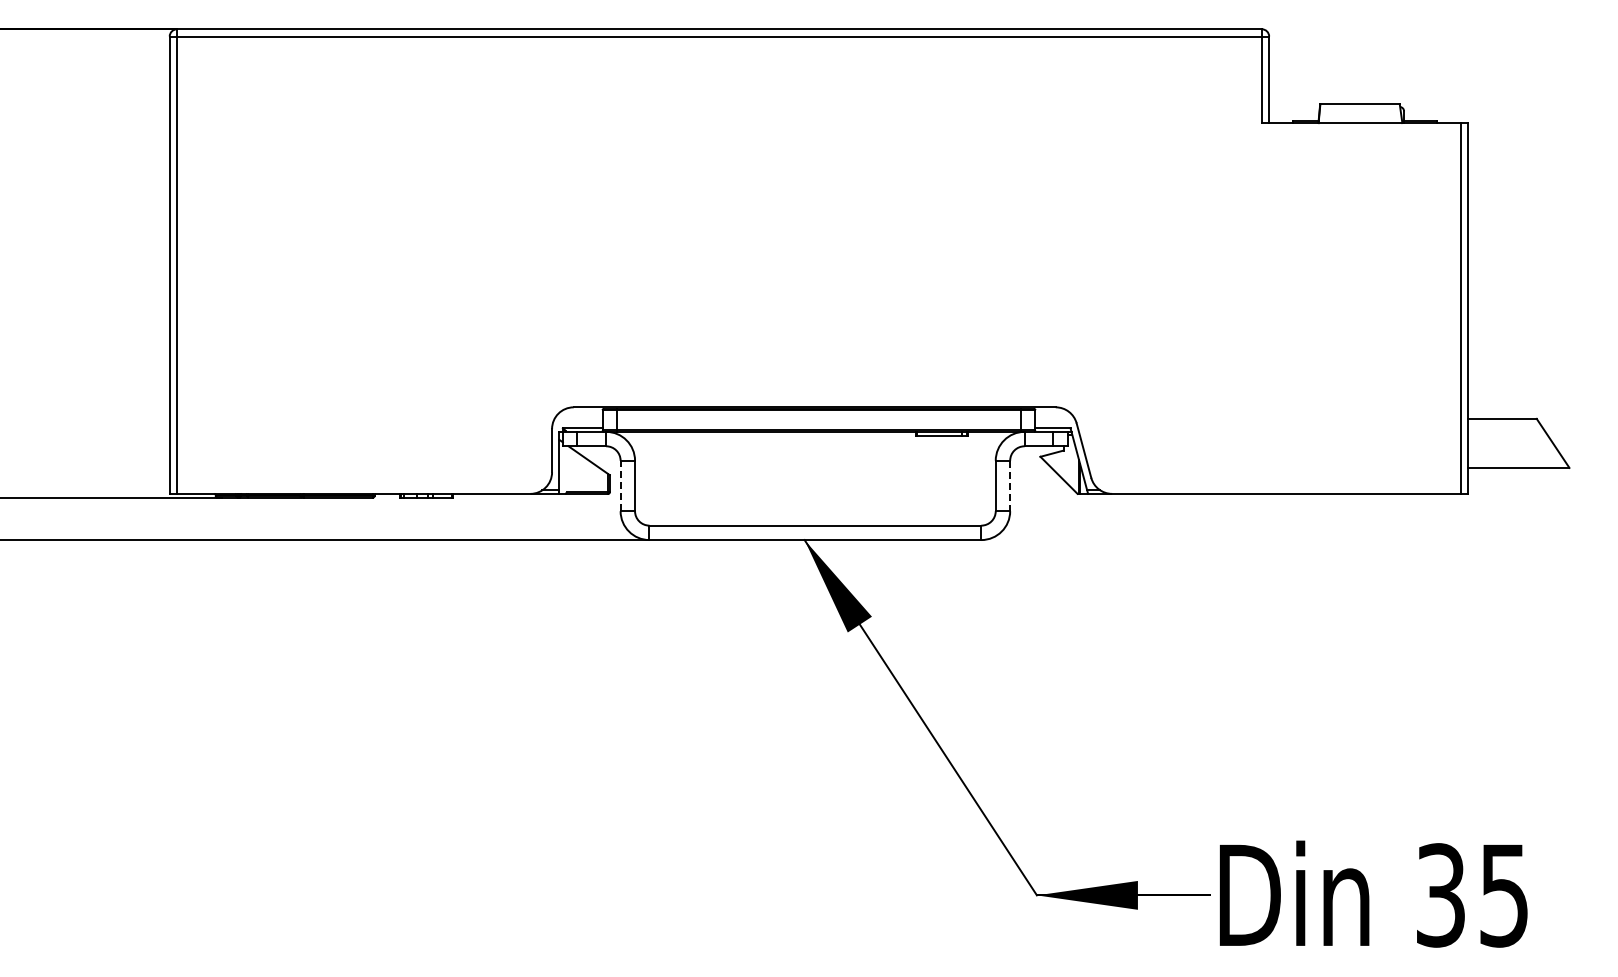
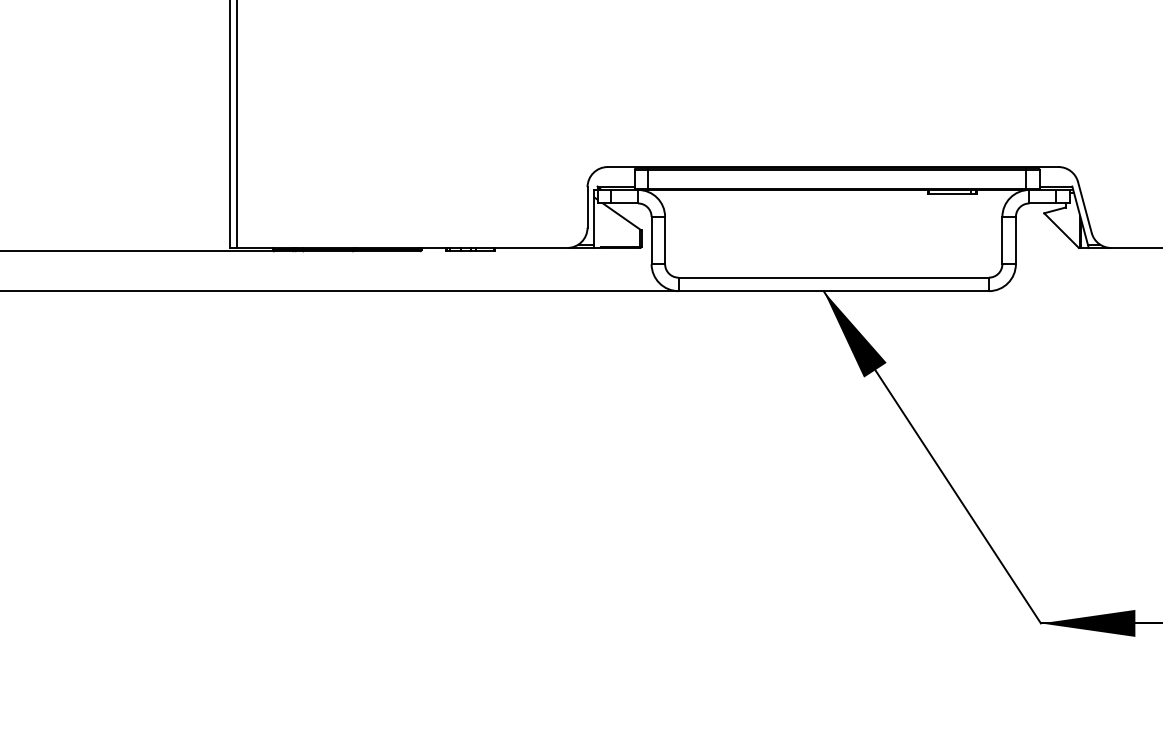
line: (620, 485) -> (651, 240), dashed -> solid
line: (1010, 486) -> (1016, 241), dashed -> solid

